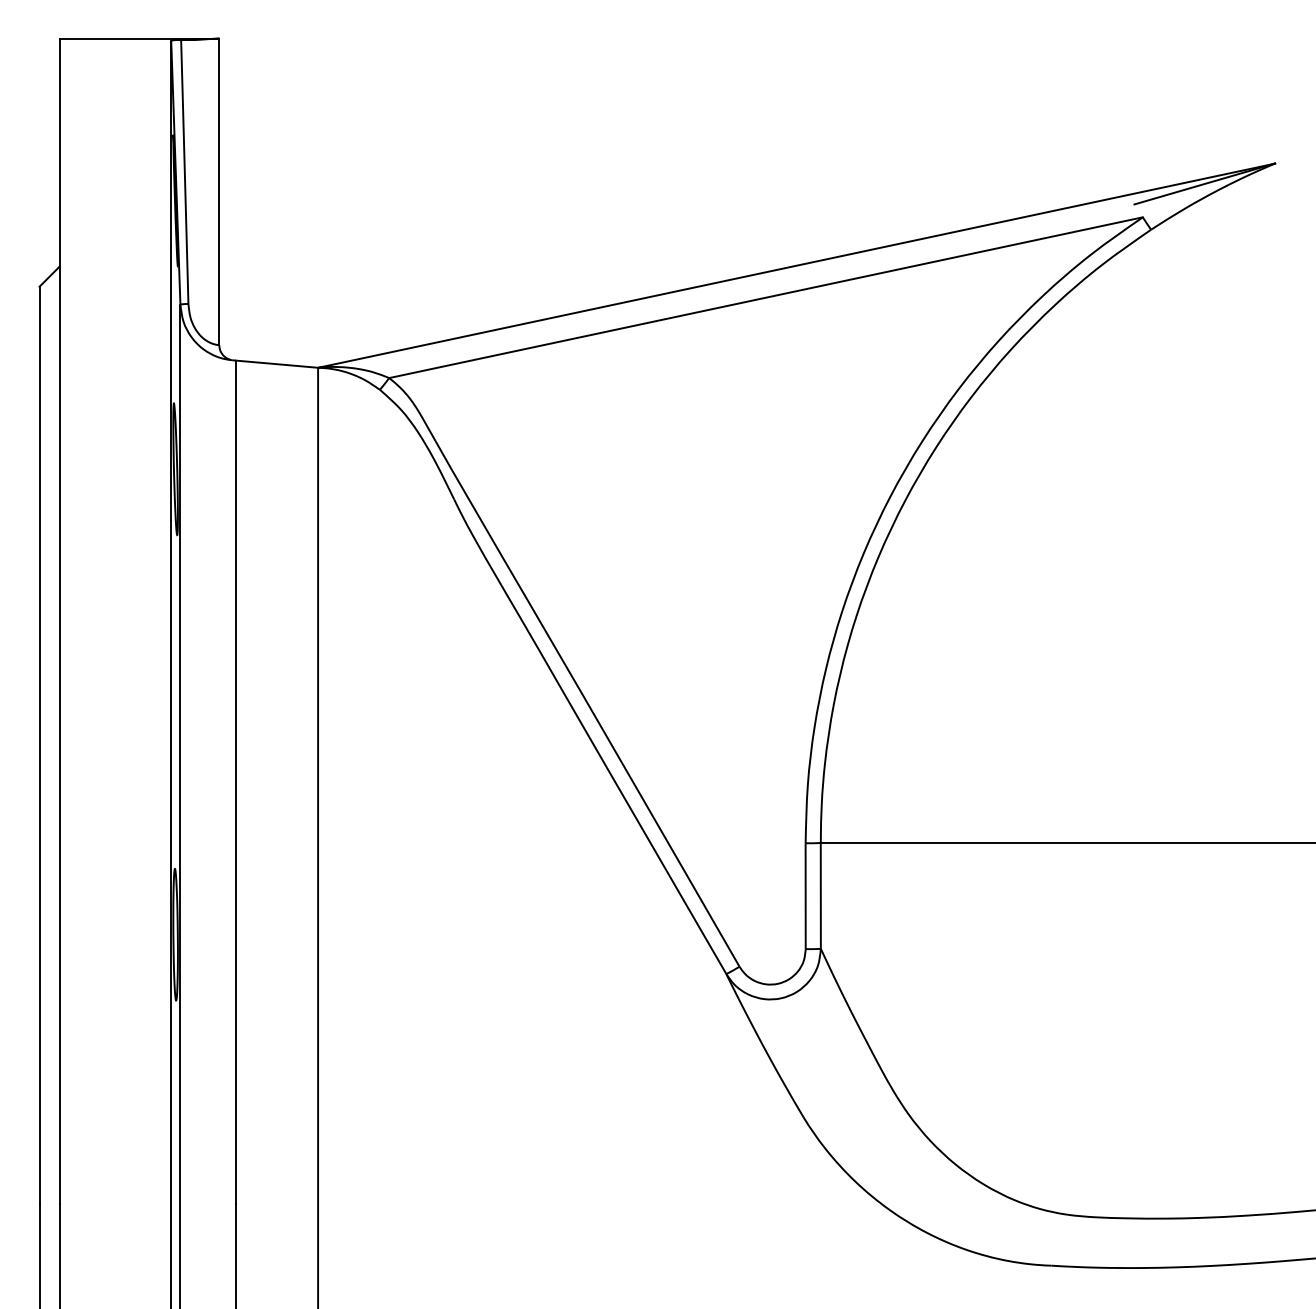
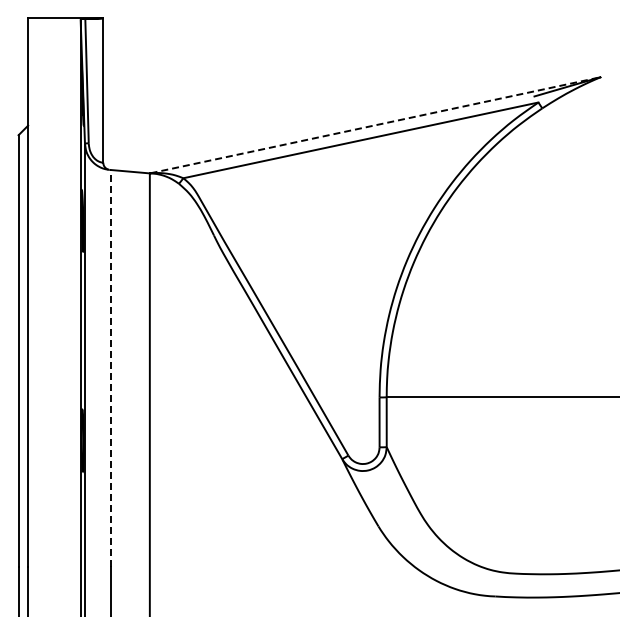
line: (797, 266) -> (375, 125), solid -> dashed
line: (236, 781) -> (111, 368), solid -> dashed

